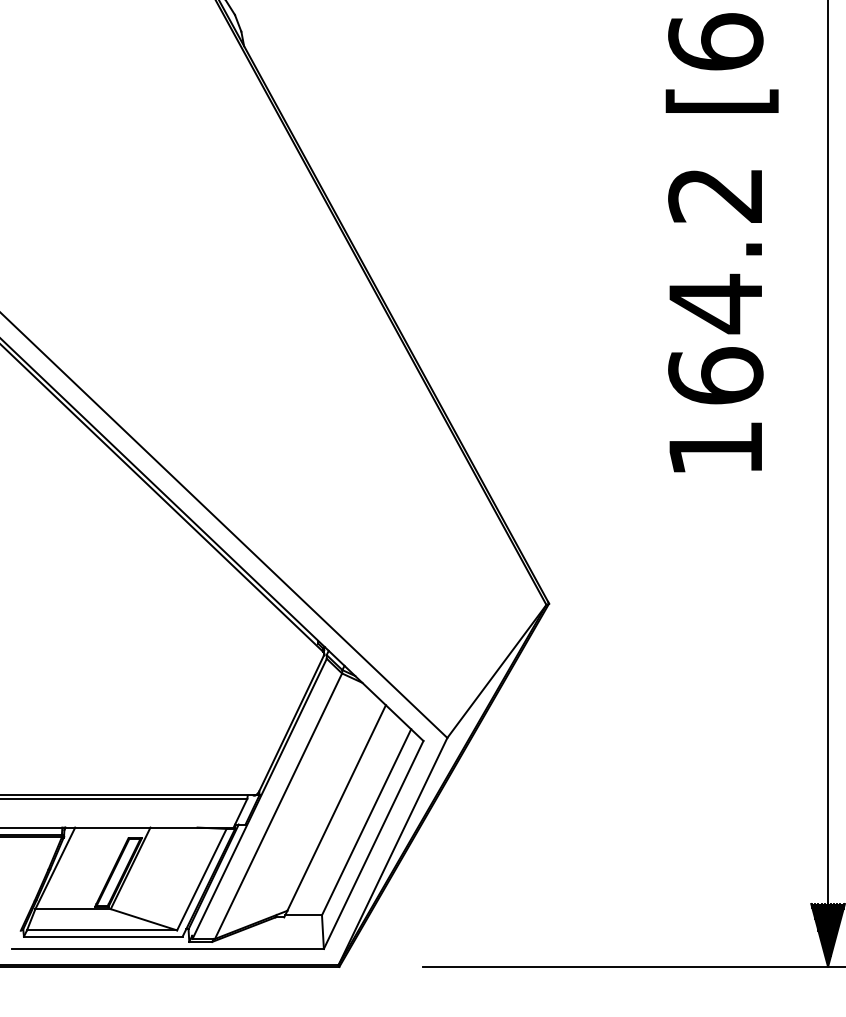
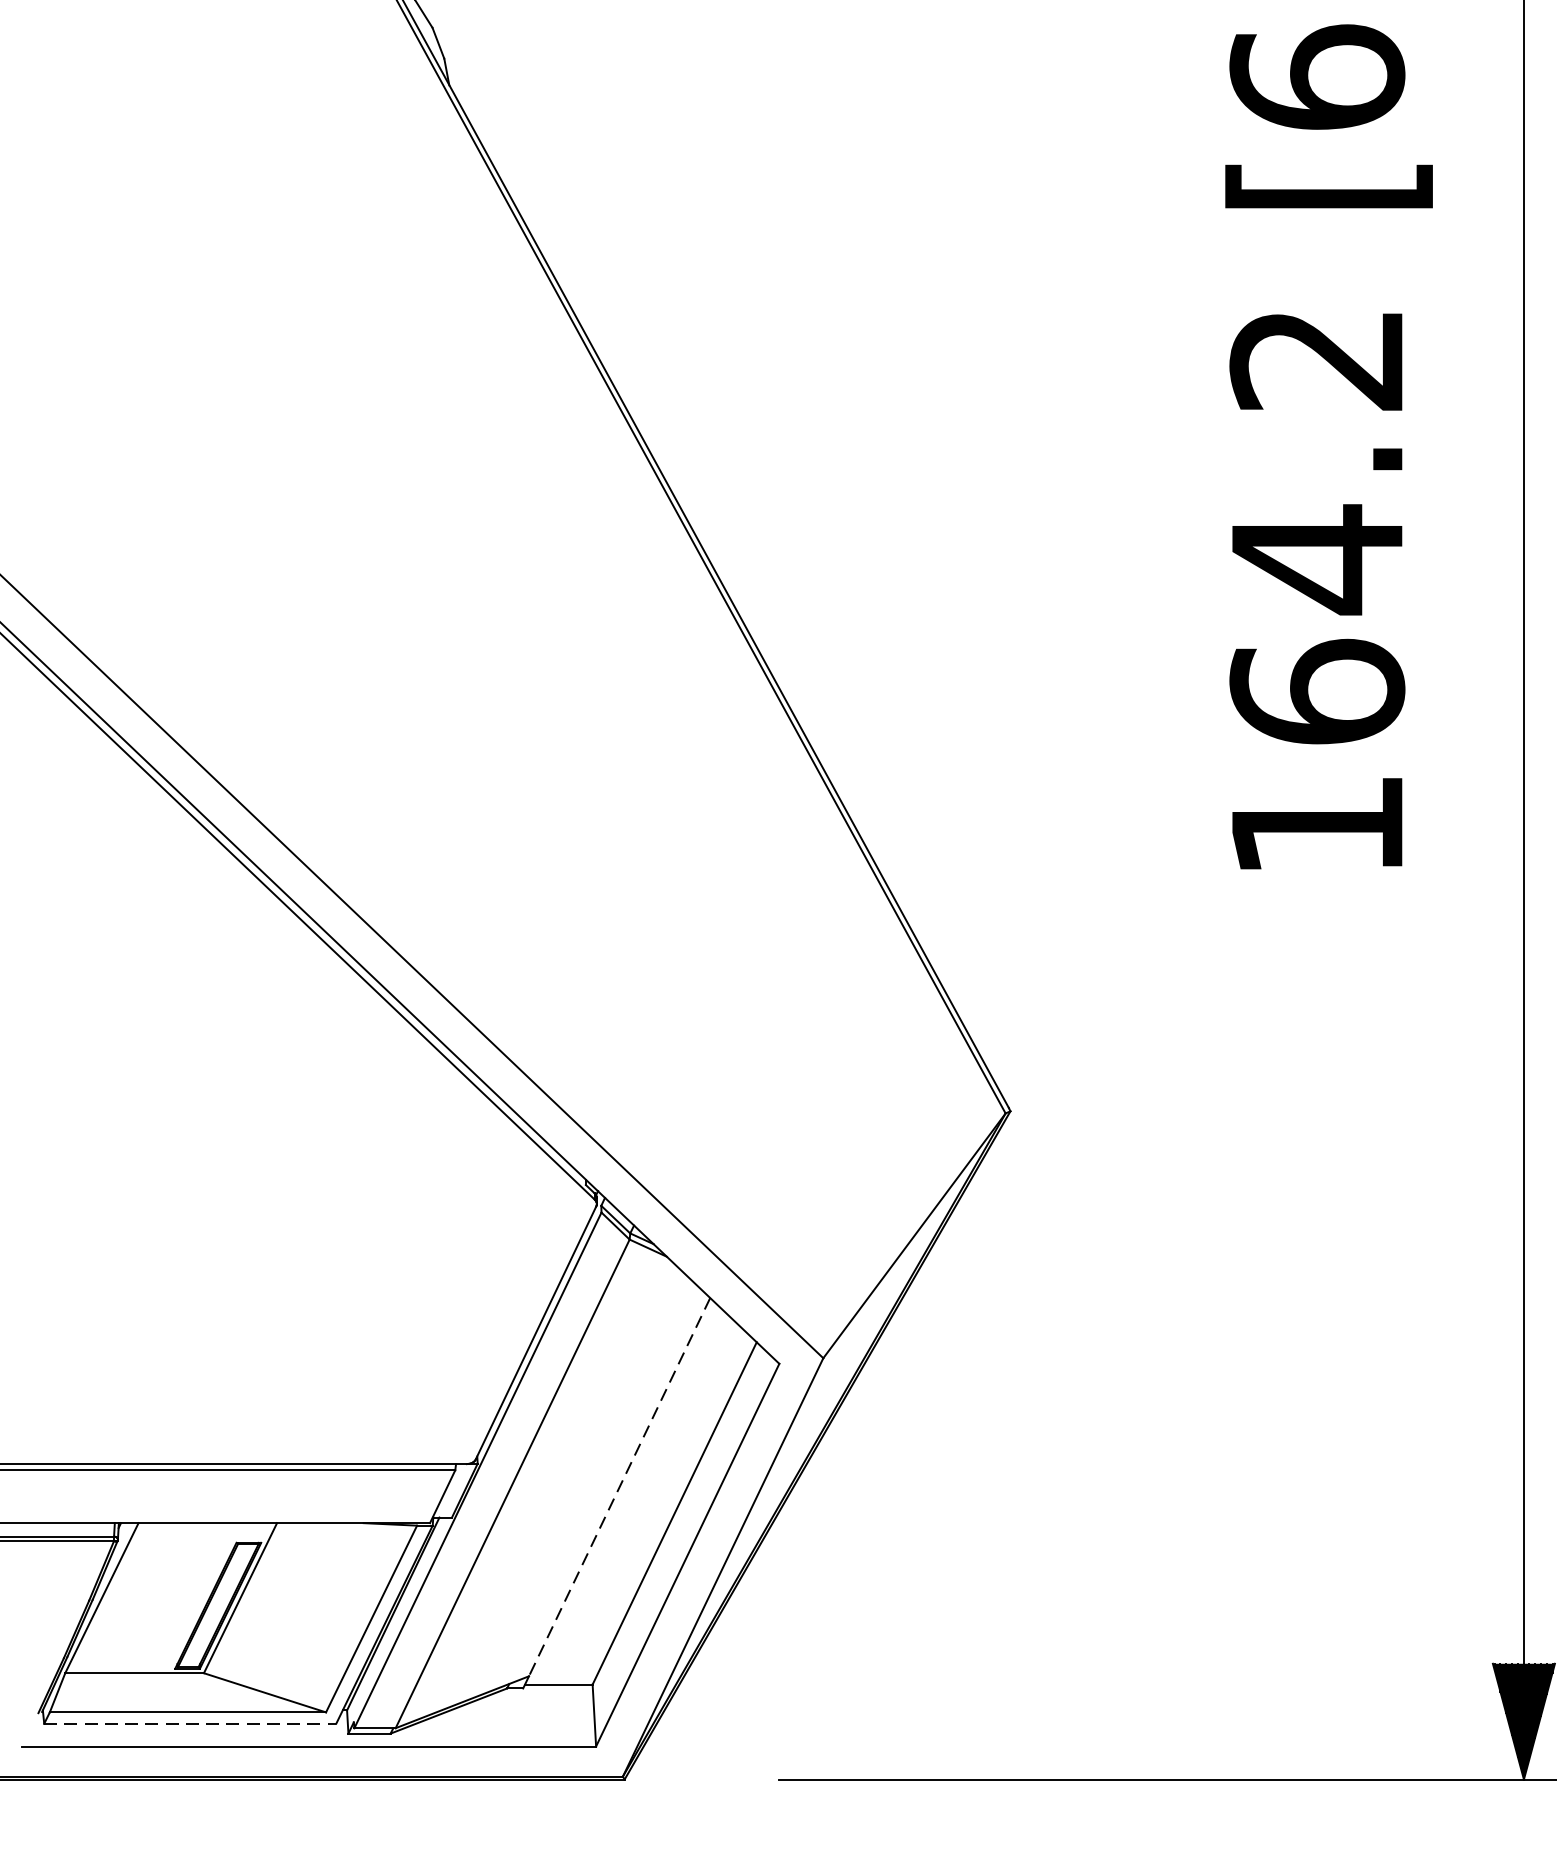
line: (336, 808) -> (619, 1488), solid -> dashed
line: (103, 936) -> (190, 1723), solid -> dashed

